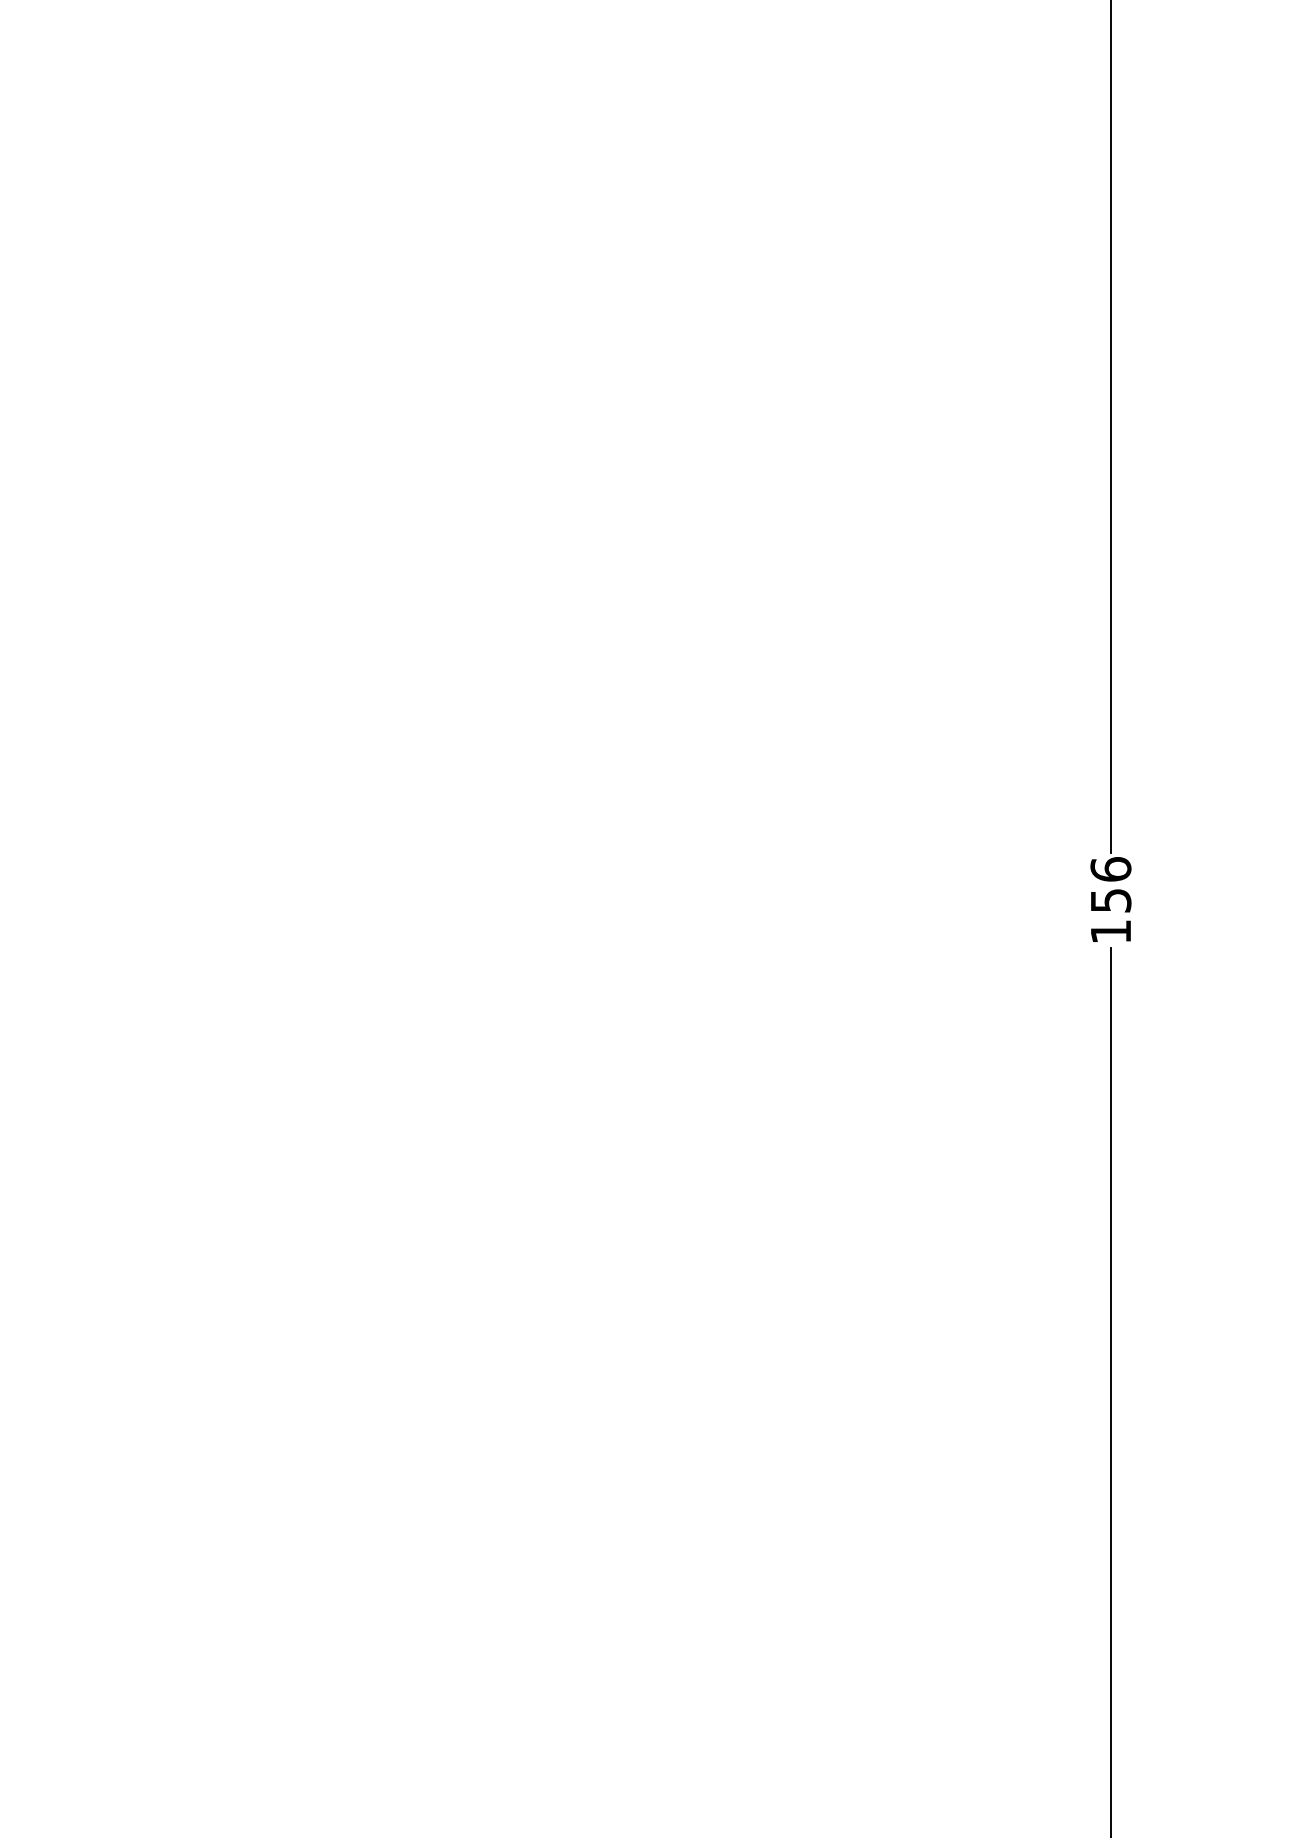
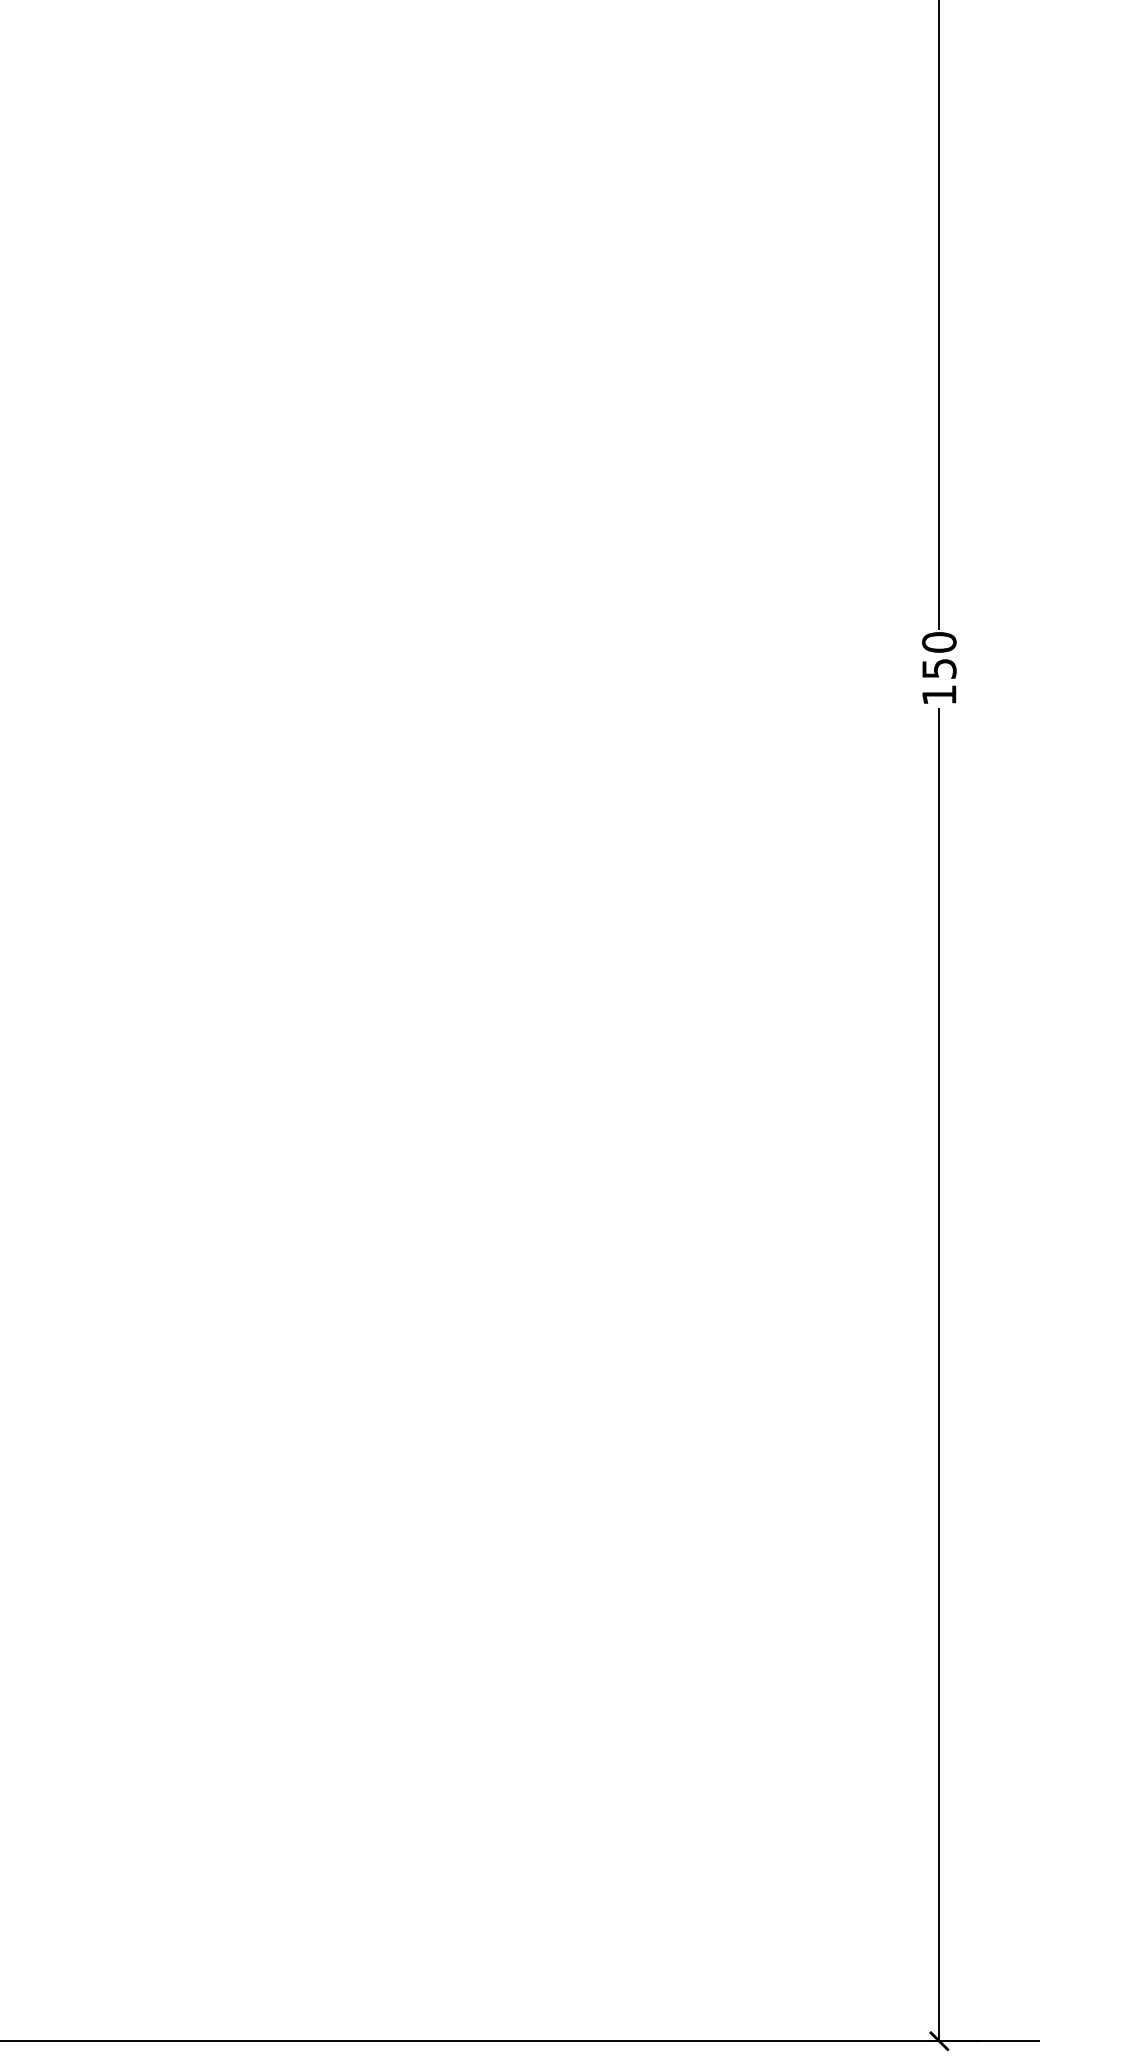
text: (1111, 868) -> (939, 641), 156 -> 150

